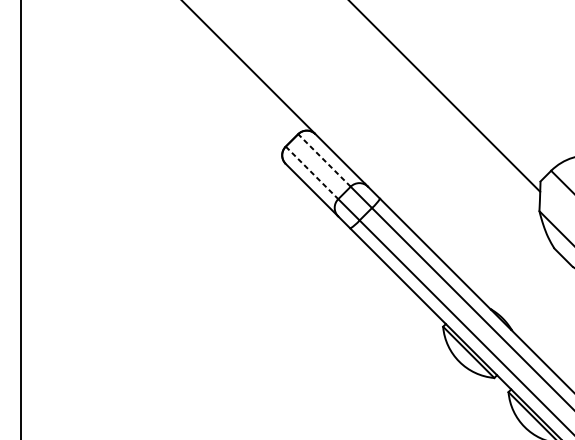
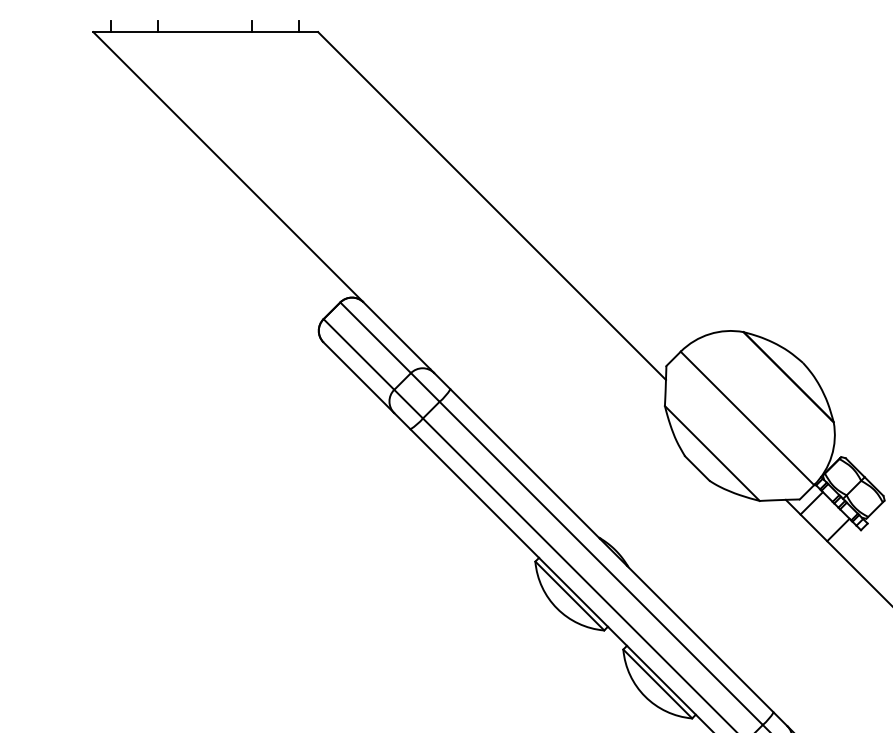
line: (324, 160) -> (375, 337), dashed -> solid
line: (311, 172) -> (358, 354), dashed -> solid

